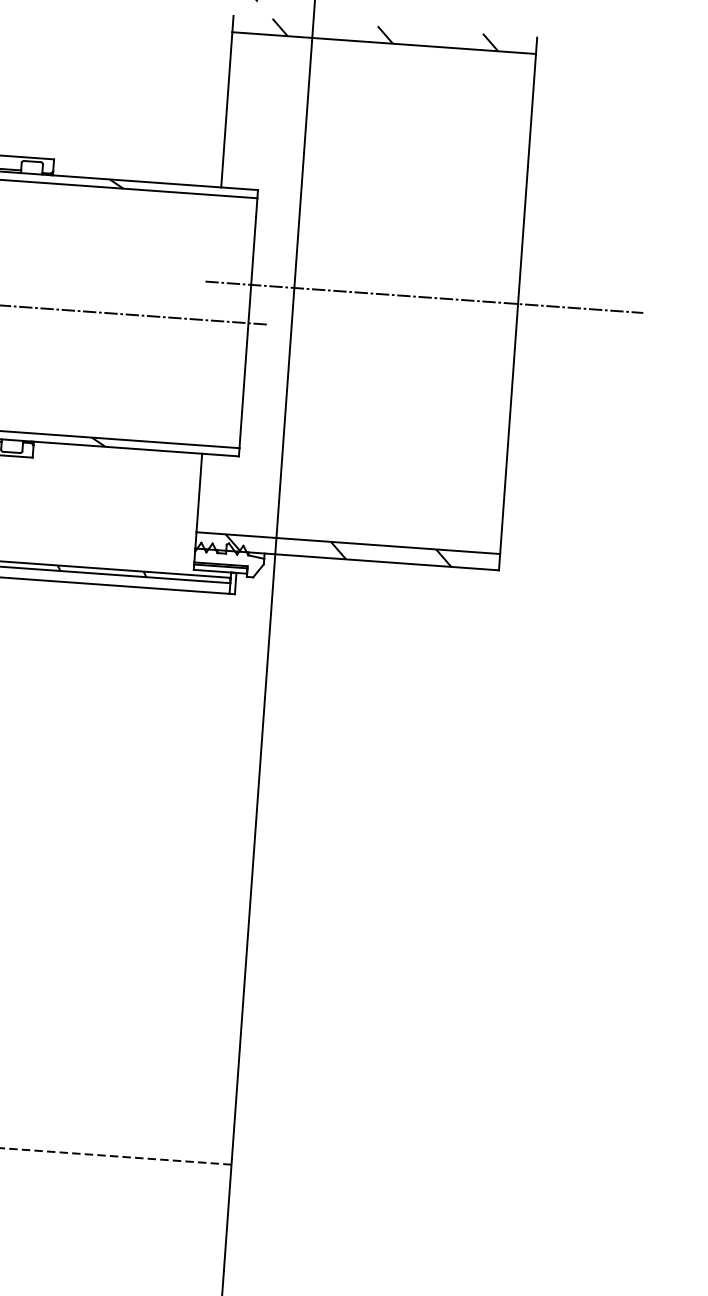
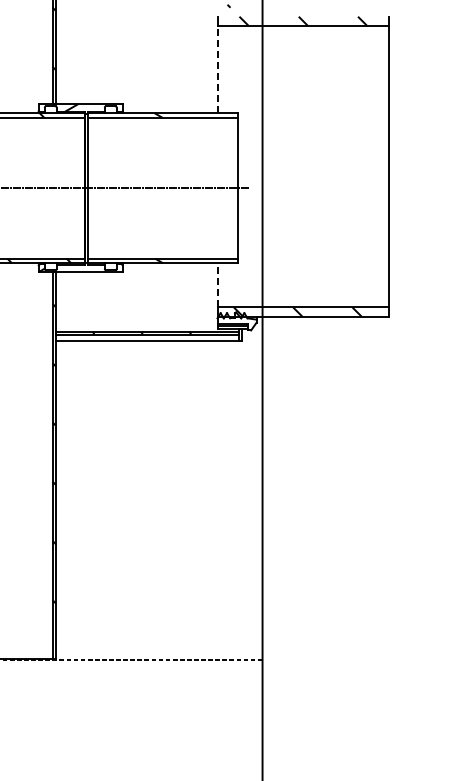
line: (226, 109) -> (217, 69), solid -> dashed
line: (423, 296) -> (335, 166), removed
line: (199, 491) -> (217, 284), solid -> dashed

